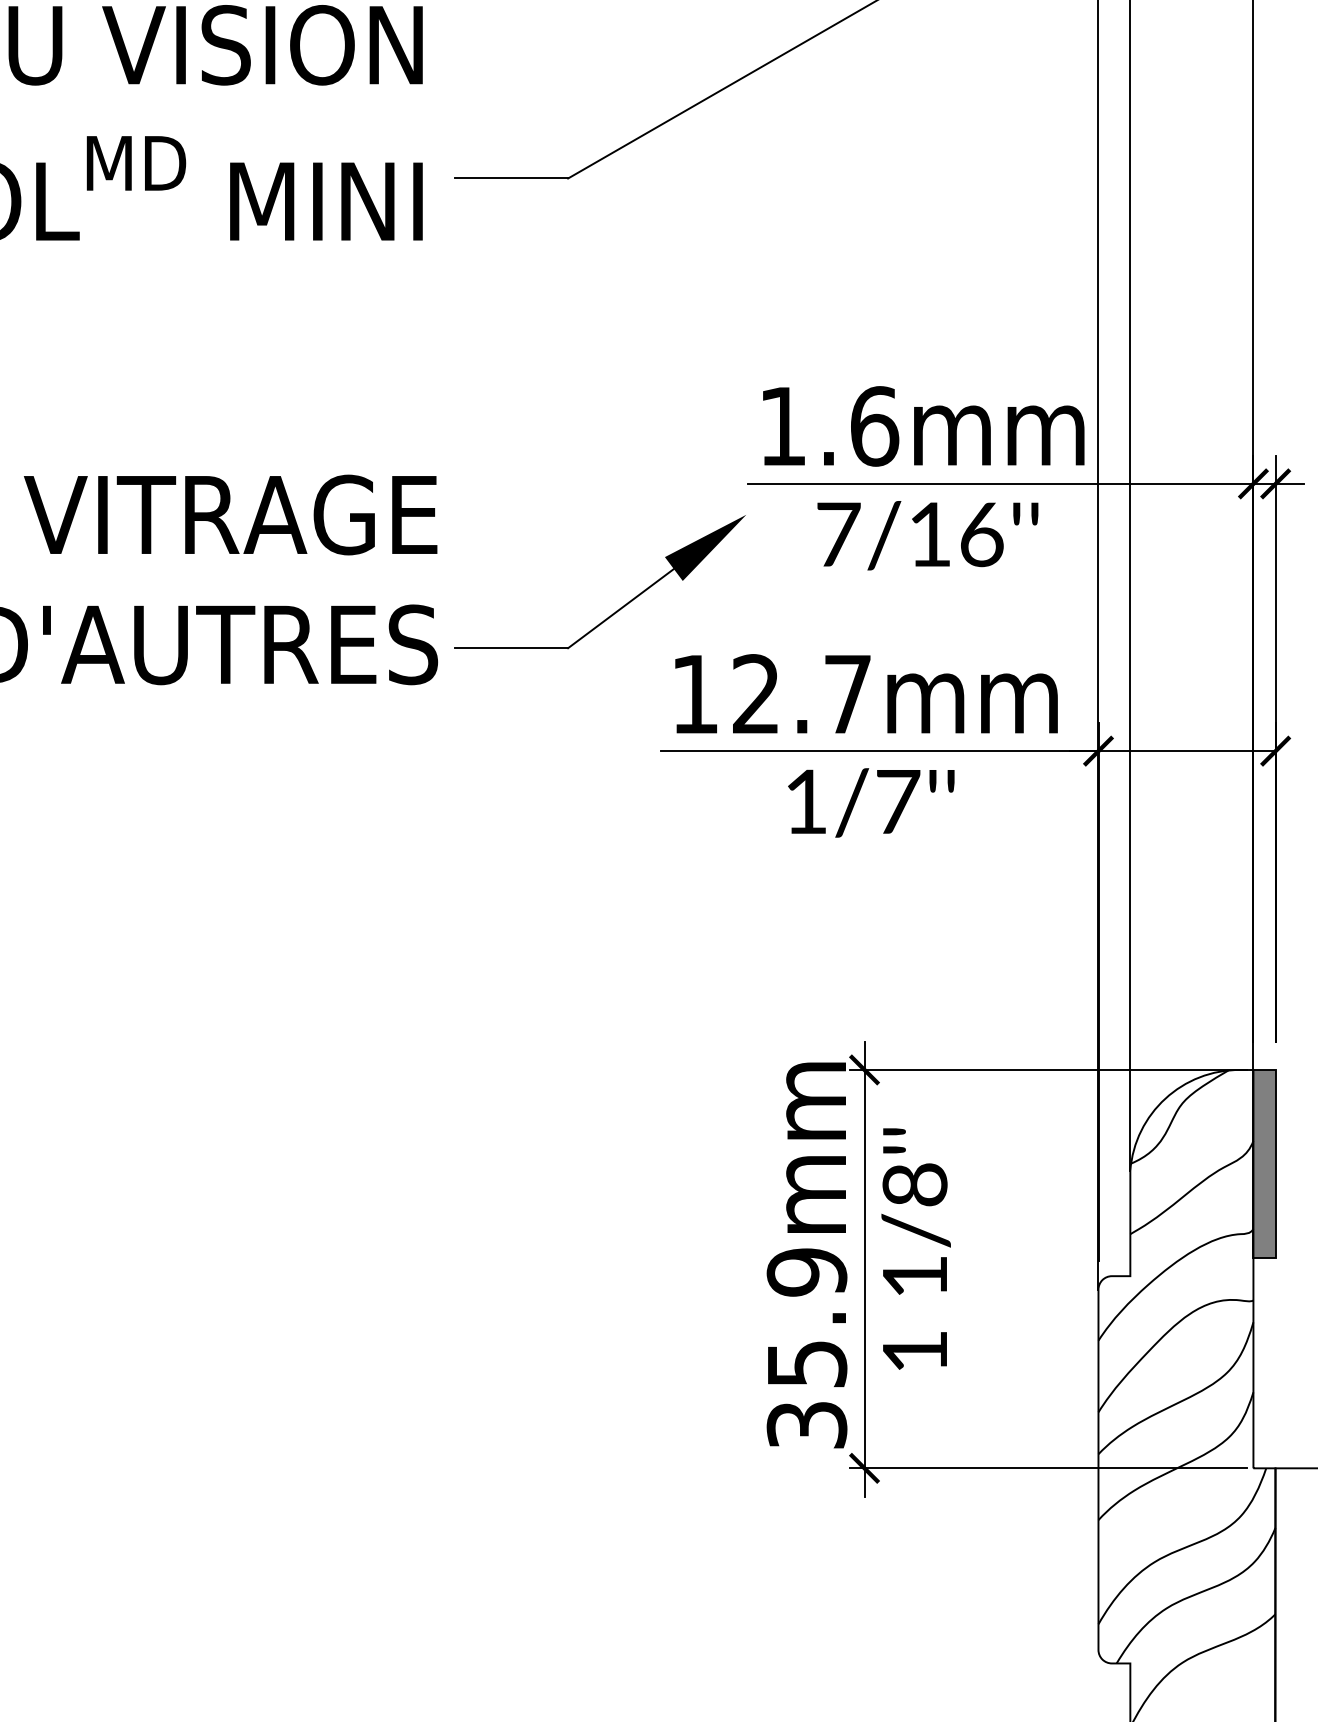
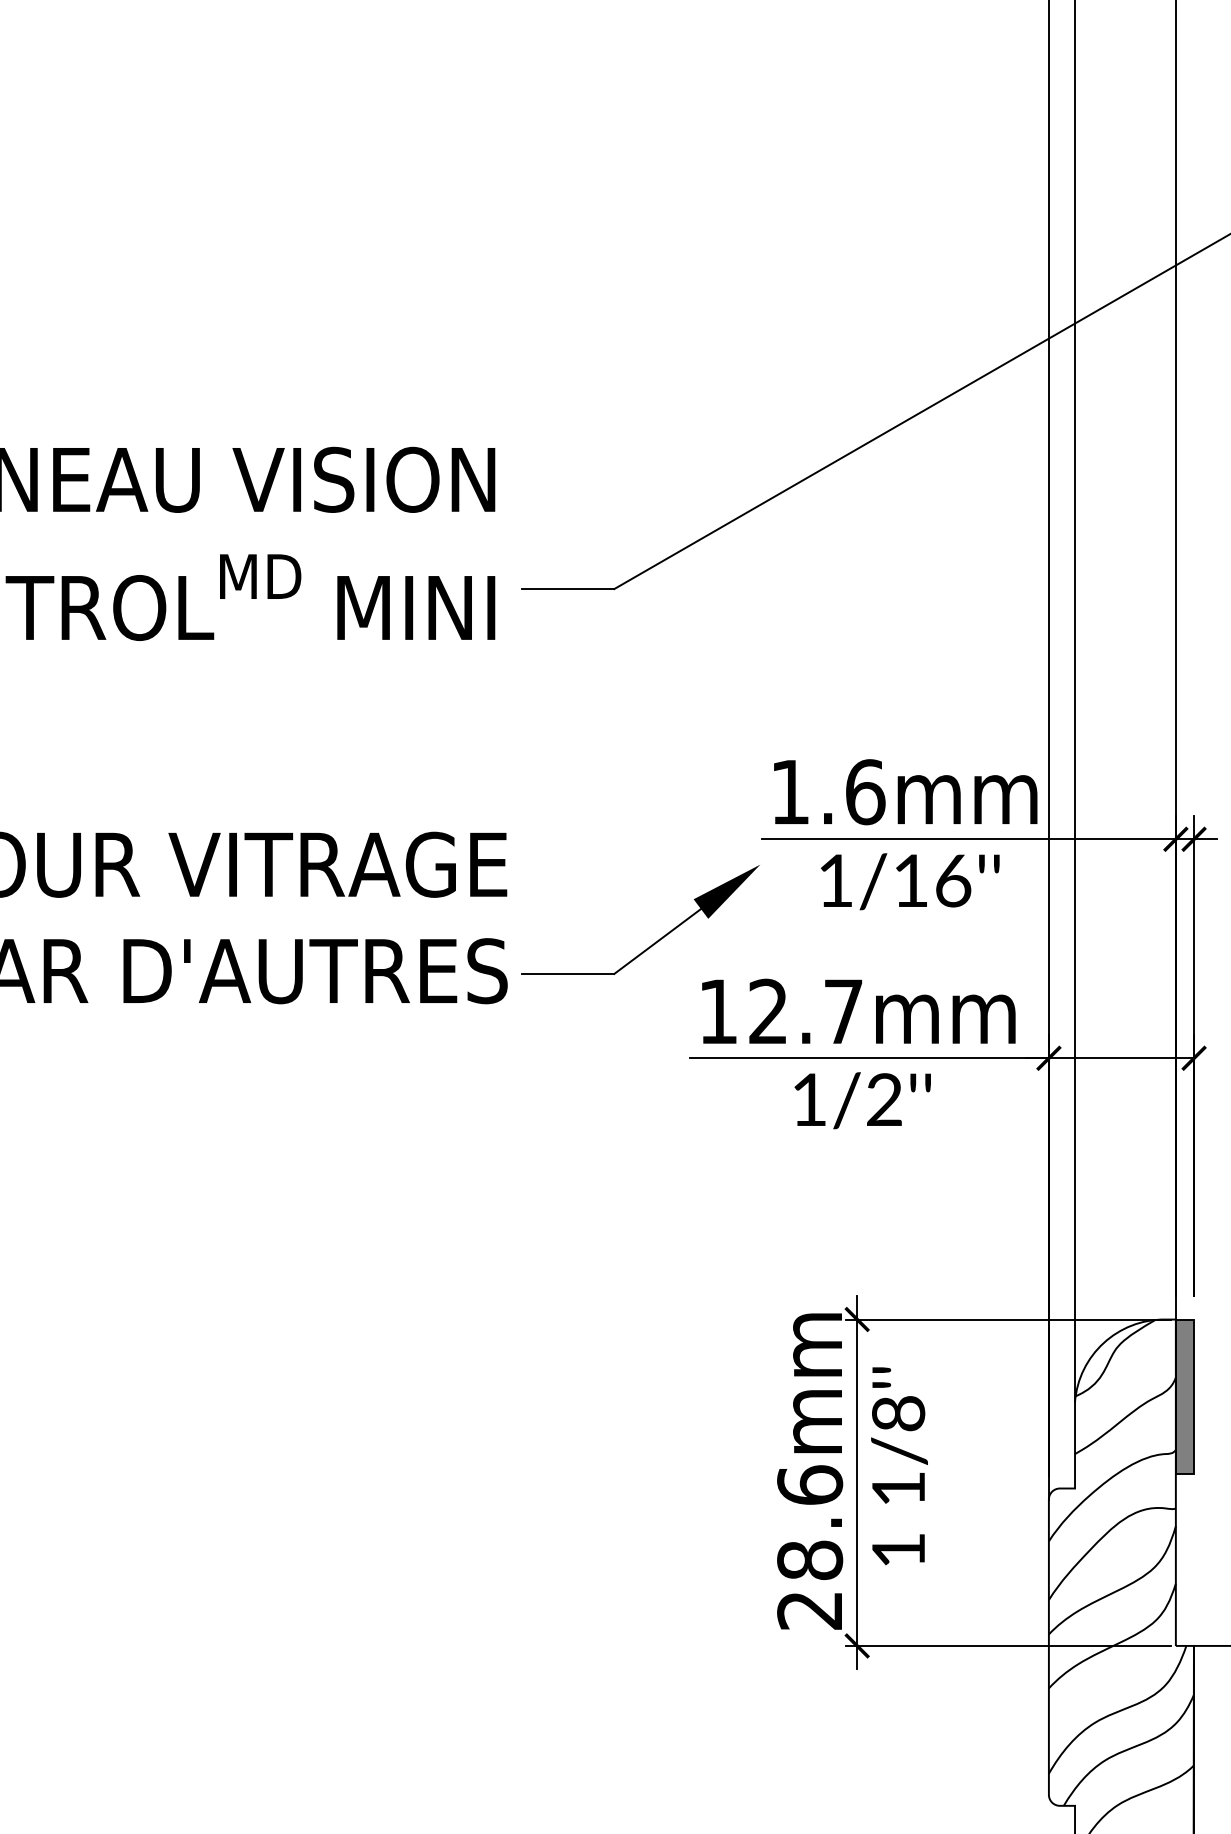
text: (839, 534) -> (836, 880), 7/16''\f] -> 1/16''\f]
text: (897, 801) -> (884, 1099), 1/7''\f] -> 1/2''\f]
text: (807, 1348) -> (810, 1547), 35.9mm -> 28.6mm

